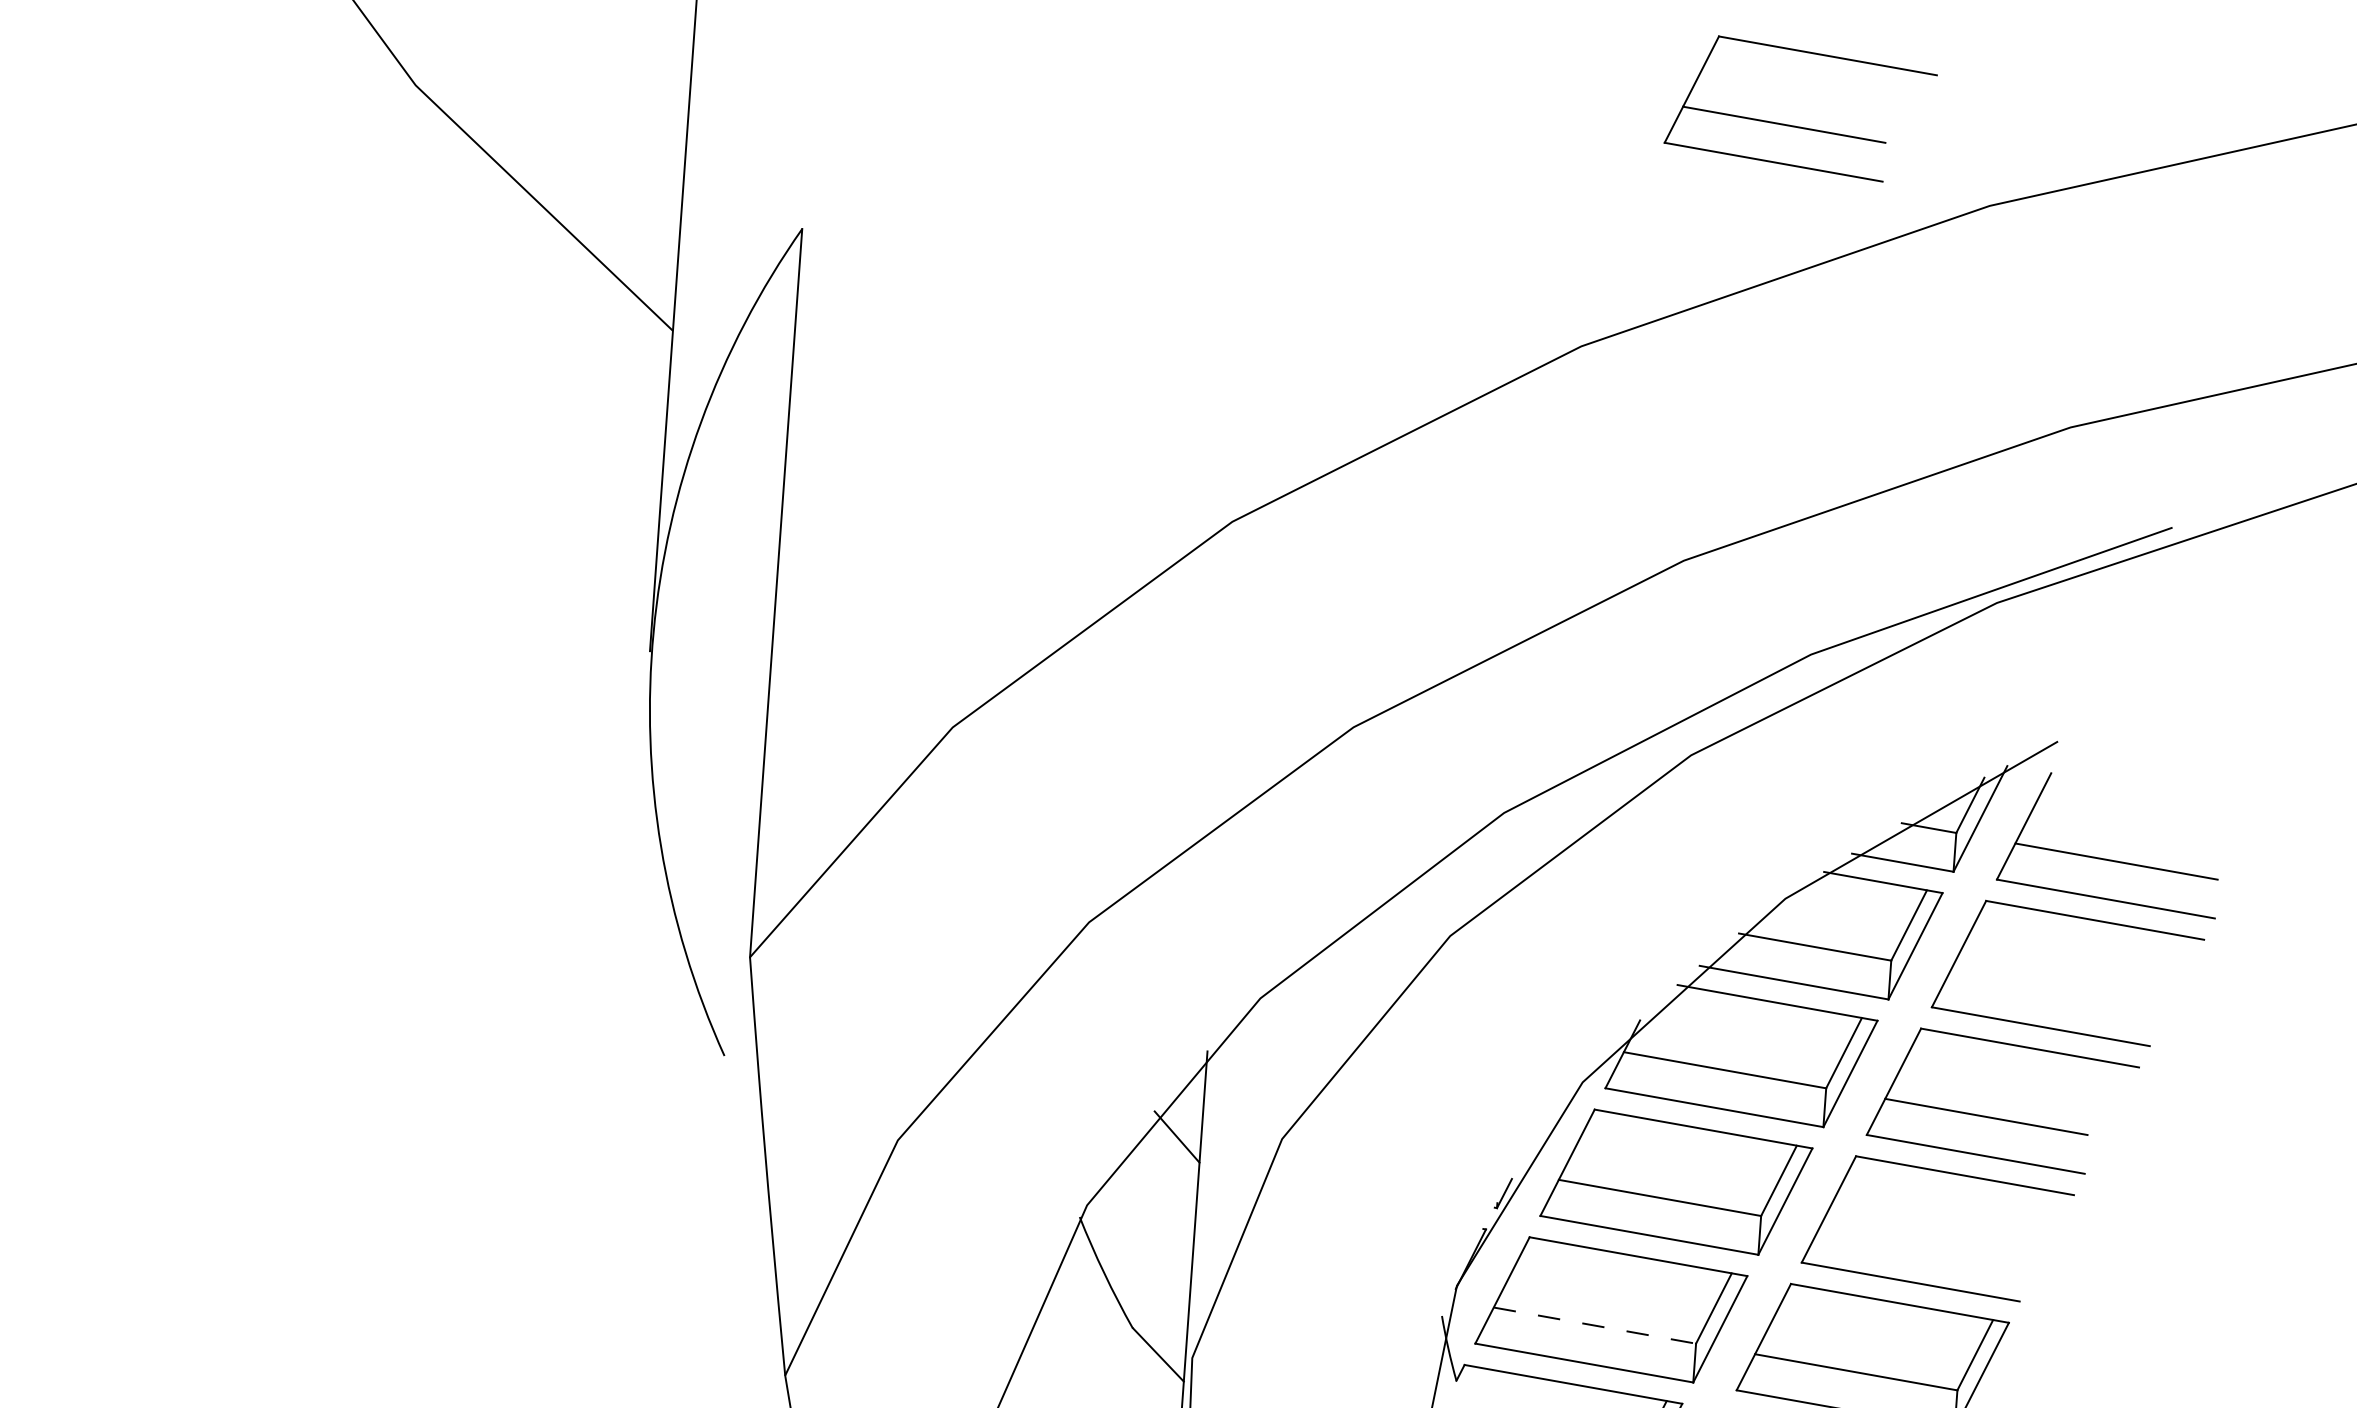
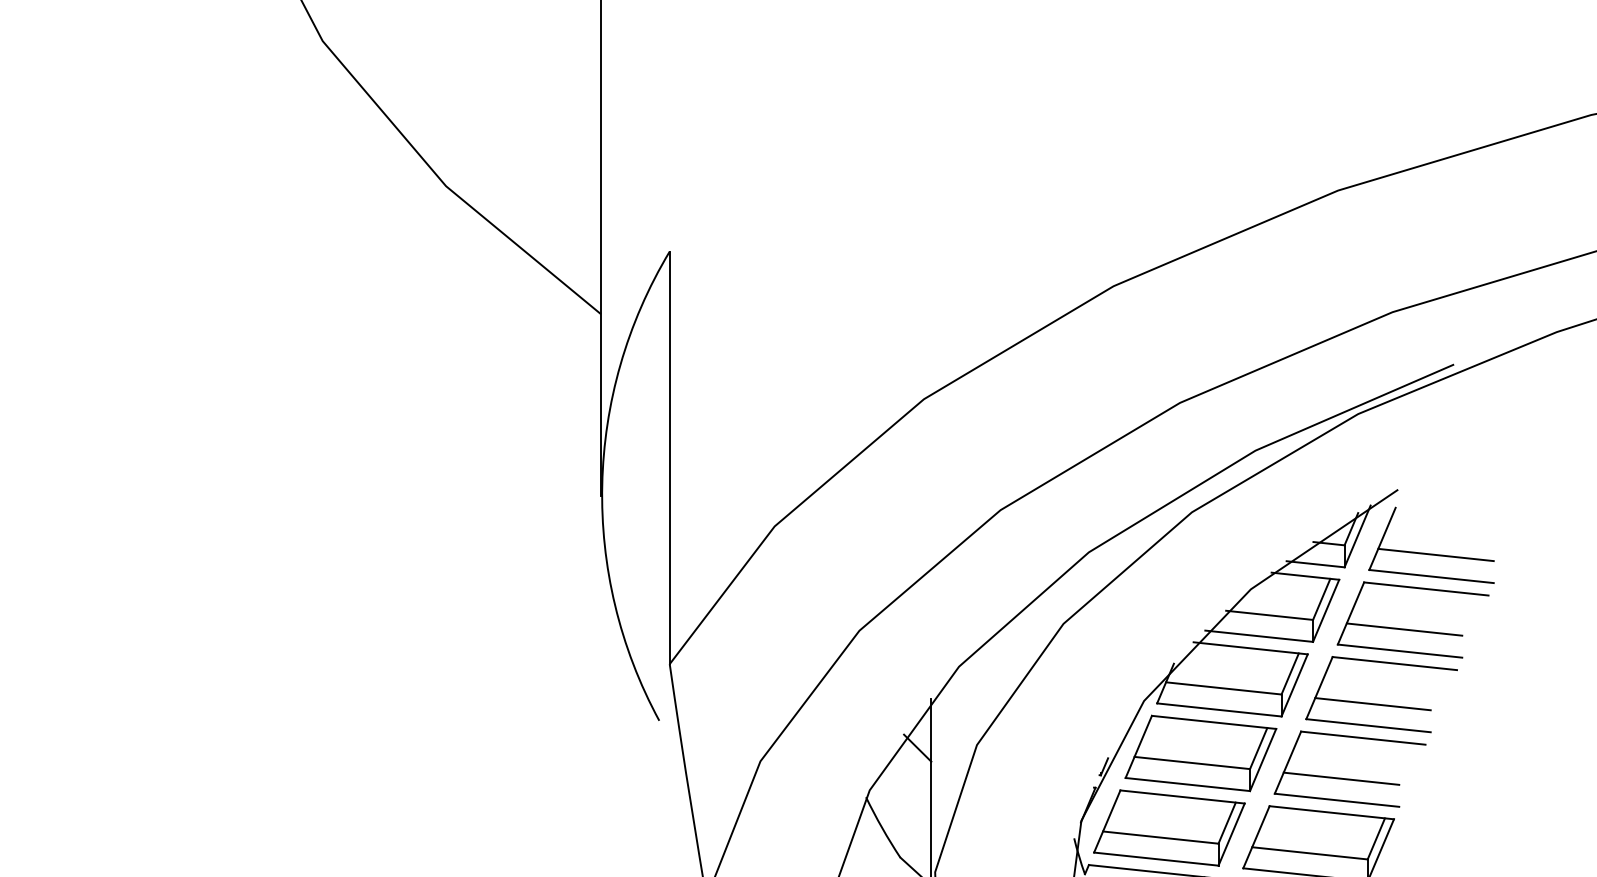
part: (1794, 124) -> (1224, 152), removed
line: (2051, 989) -> (1404, 629), added
line: (1921, 1244) -> (1341, 778), added
line: (1596, 1325) -> (1161, 837), dashed -> solid

